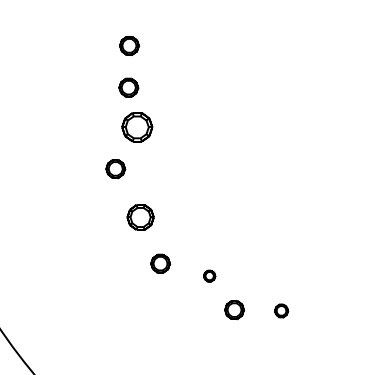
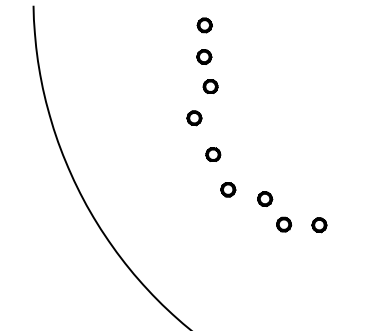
part: (137, 126) -> (210, 86), size x0.62
part: (141, 217) -> (213, 154), size x0.71
part: (209, 275) -> (265, 198), size x1.67
part: (281, 311) -> (319, 225), size x1.43

